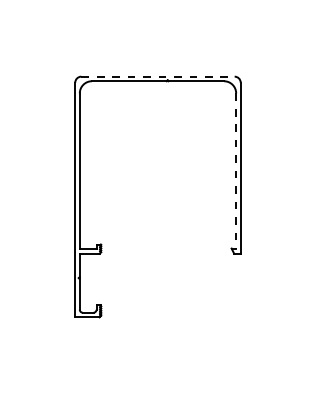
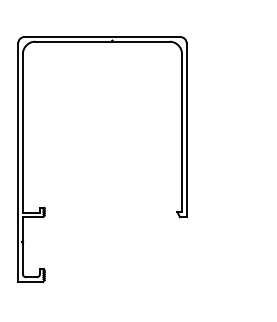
line: (158, 76) -> (102, 36), dashed -> solid
line: (236, 170) -> (182, 132), dashed -> solid

